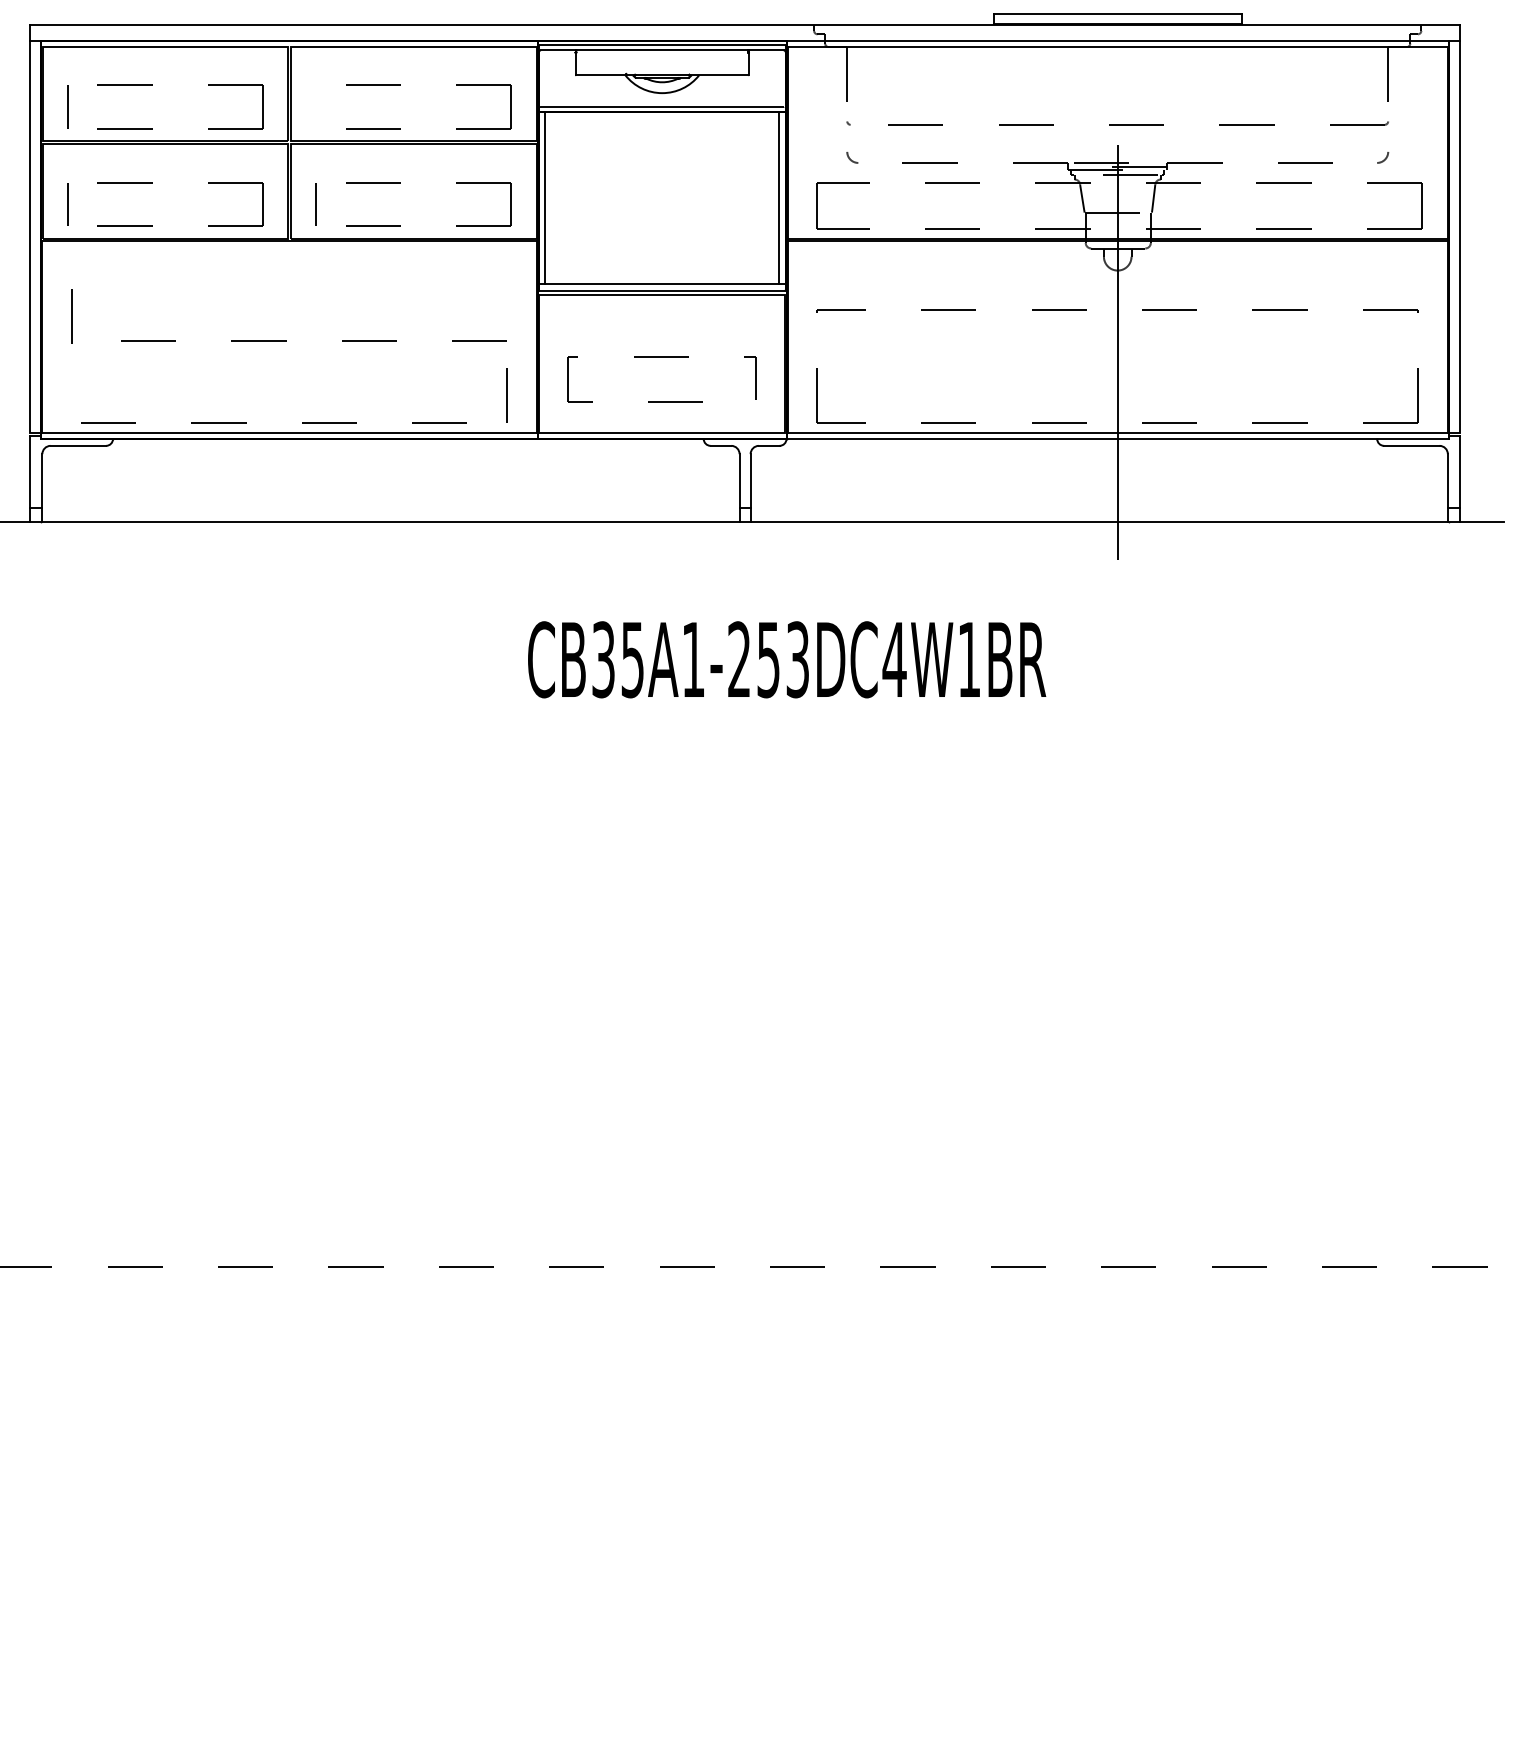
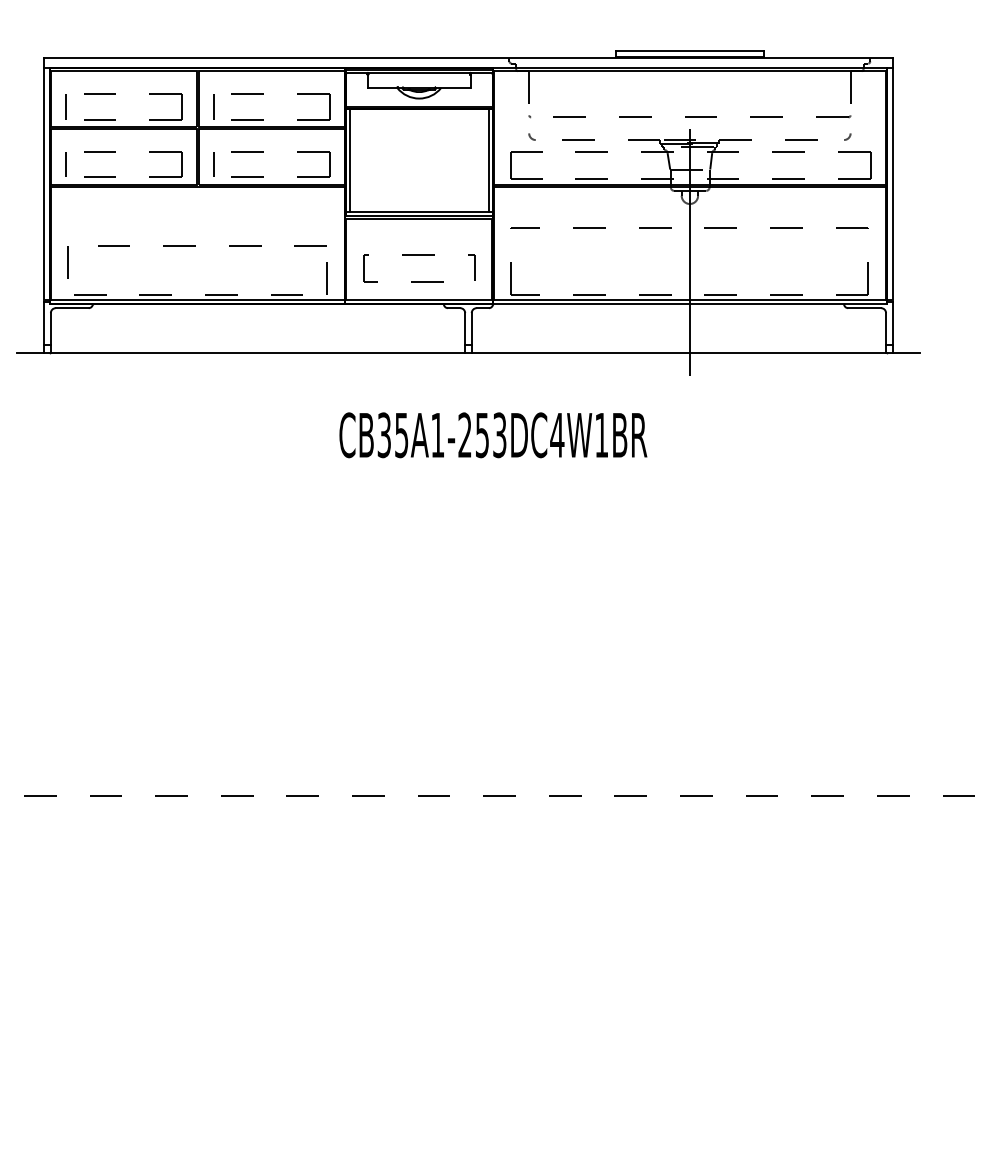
line: (316, 106) -> (213, 106), added
line: (70, 316) -> (67, 262), moved

